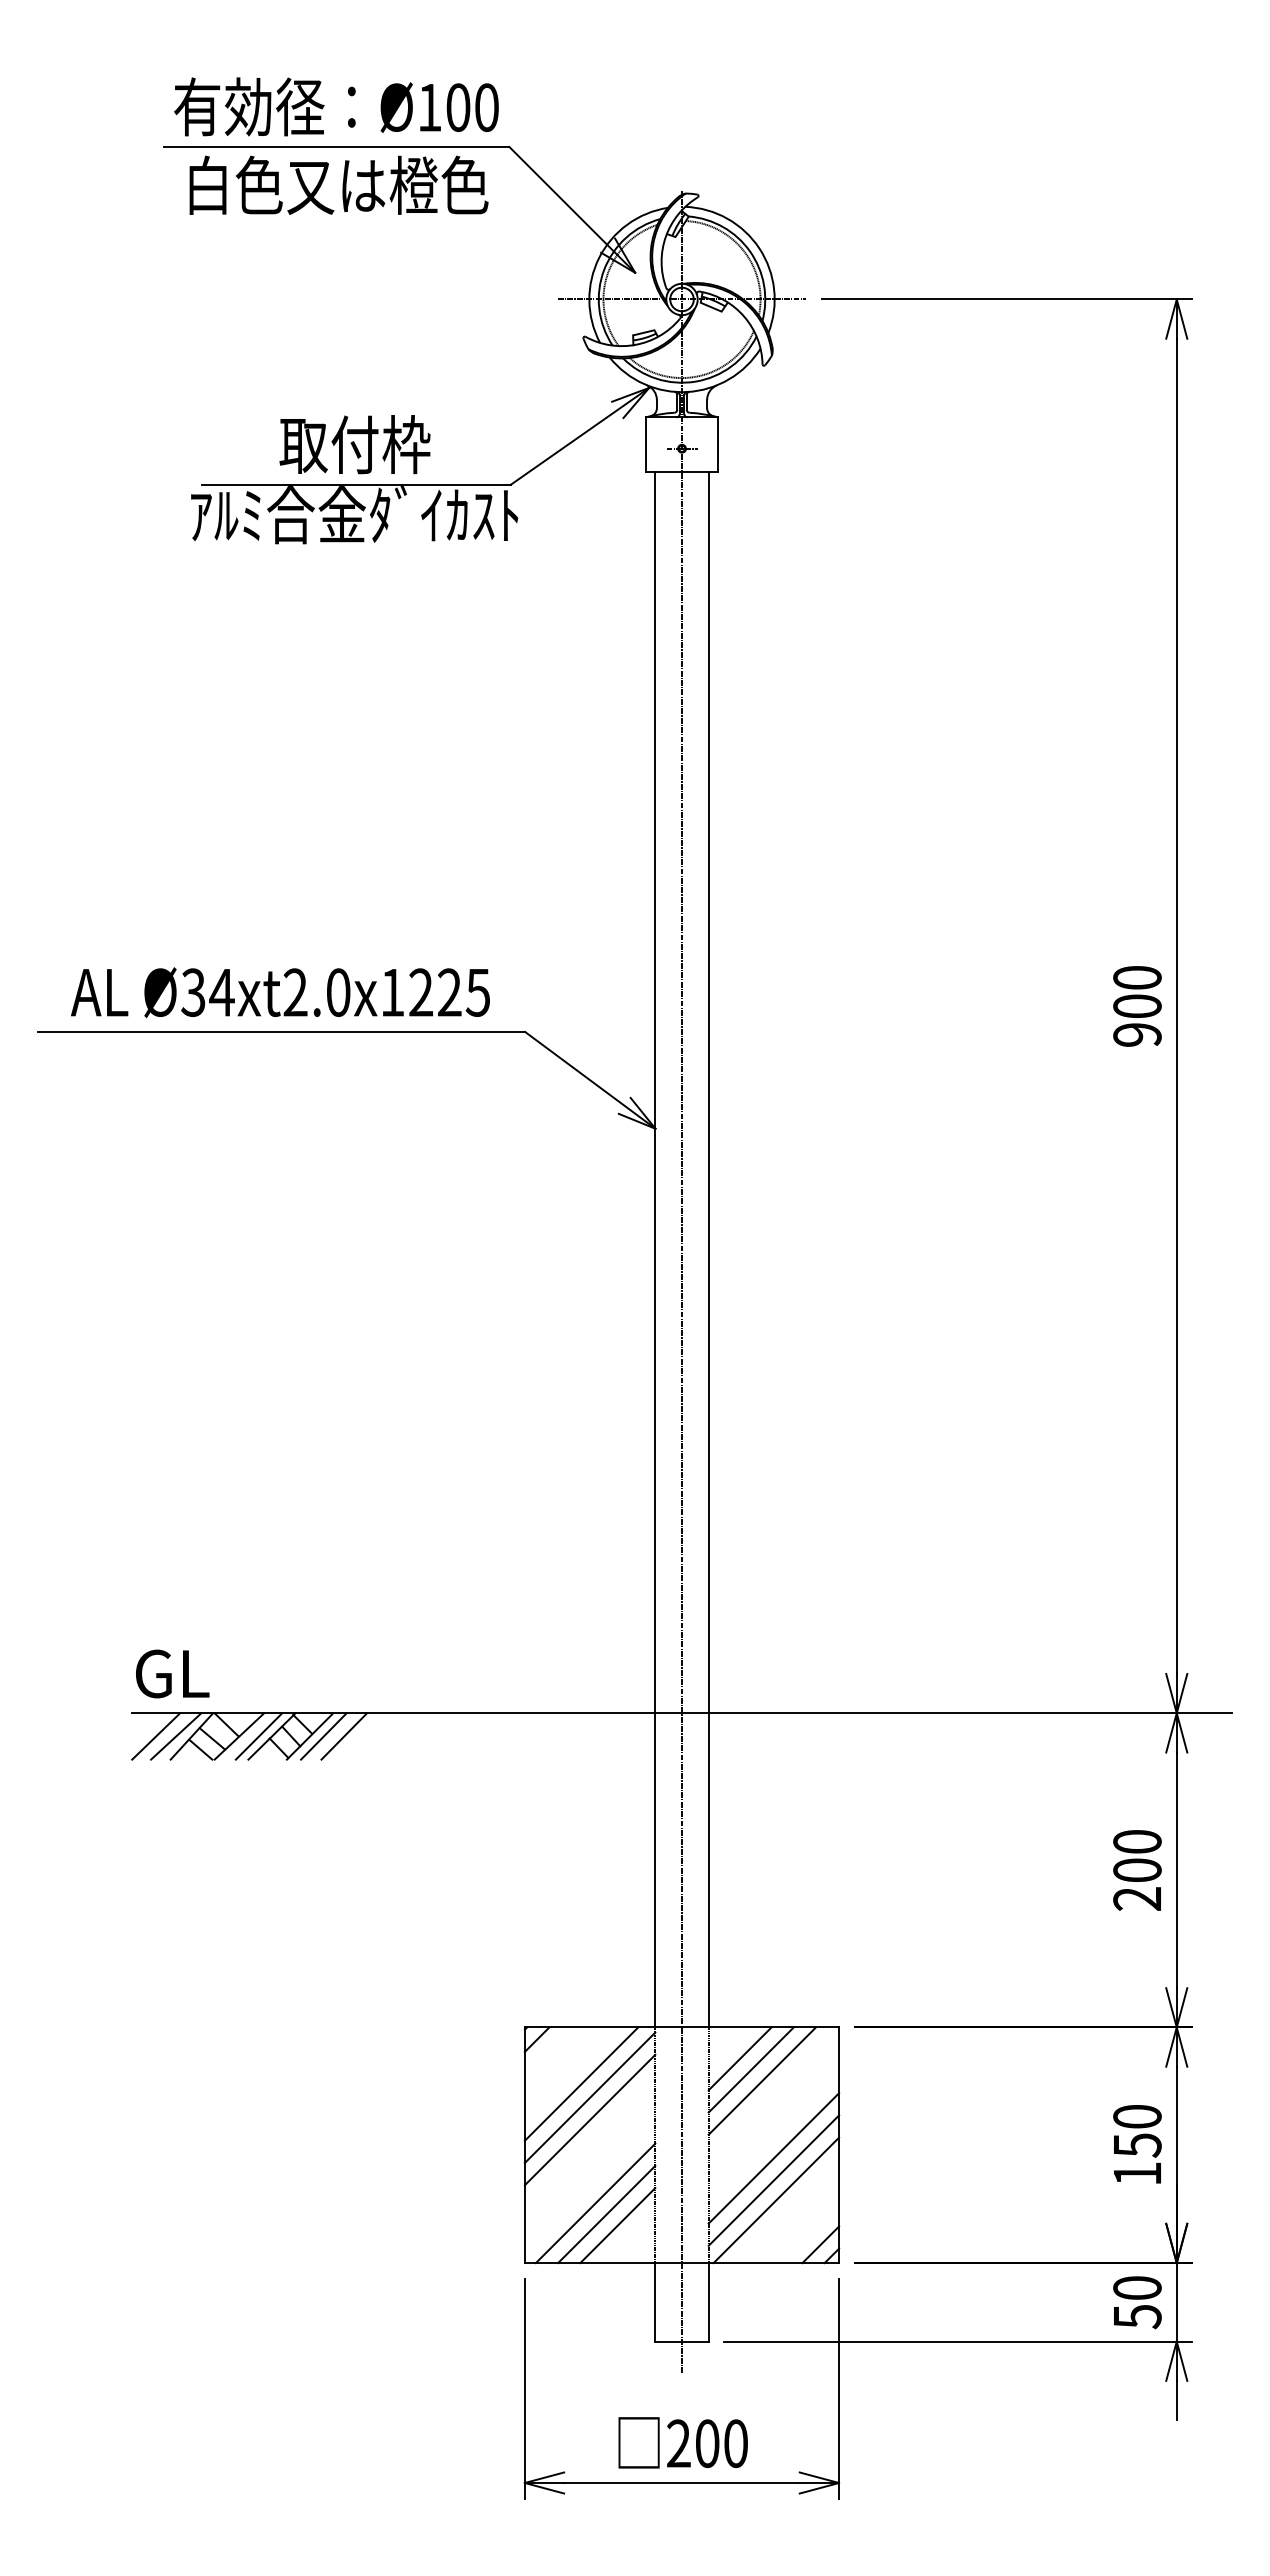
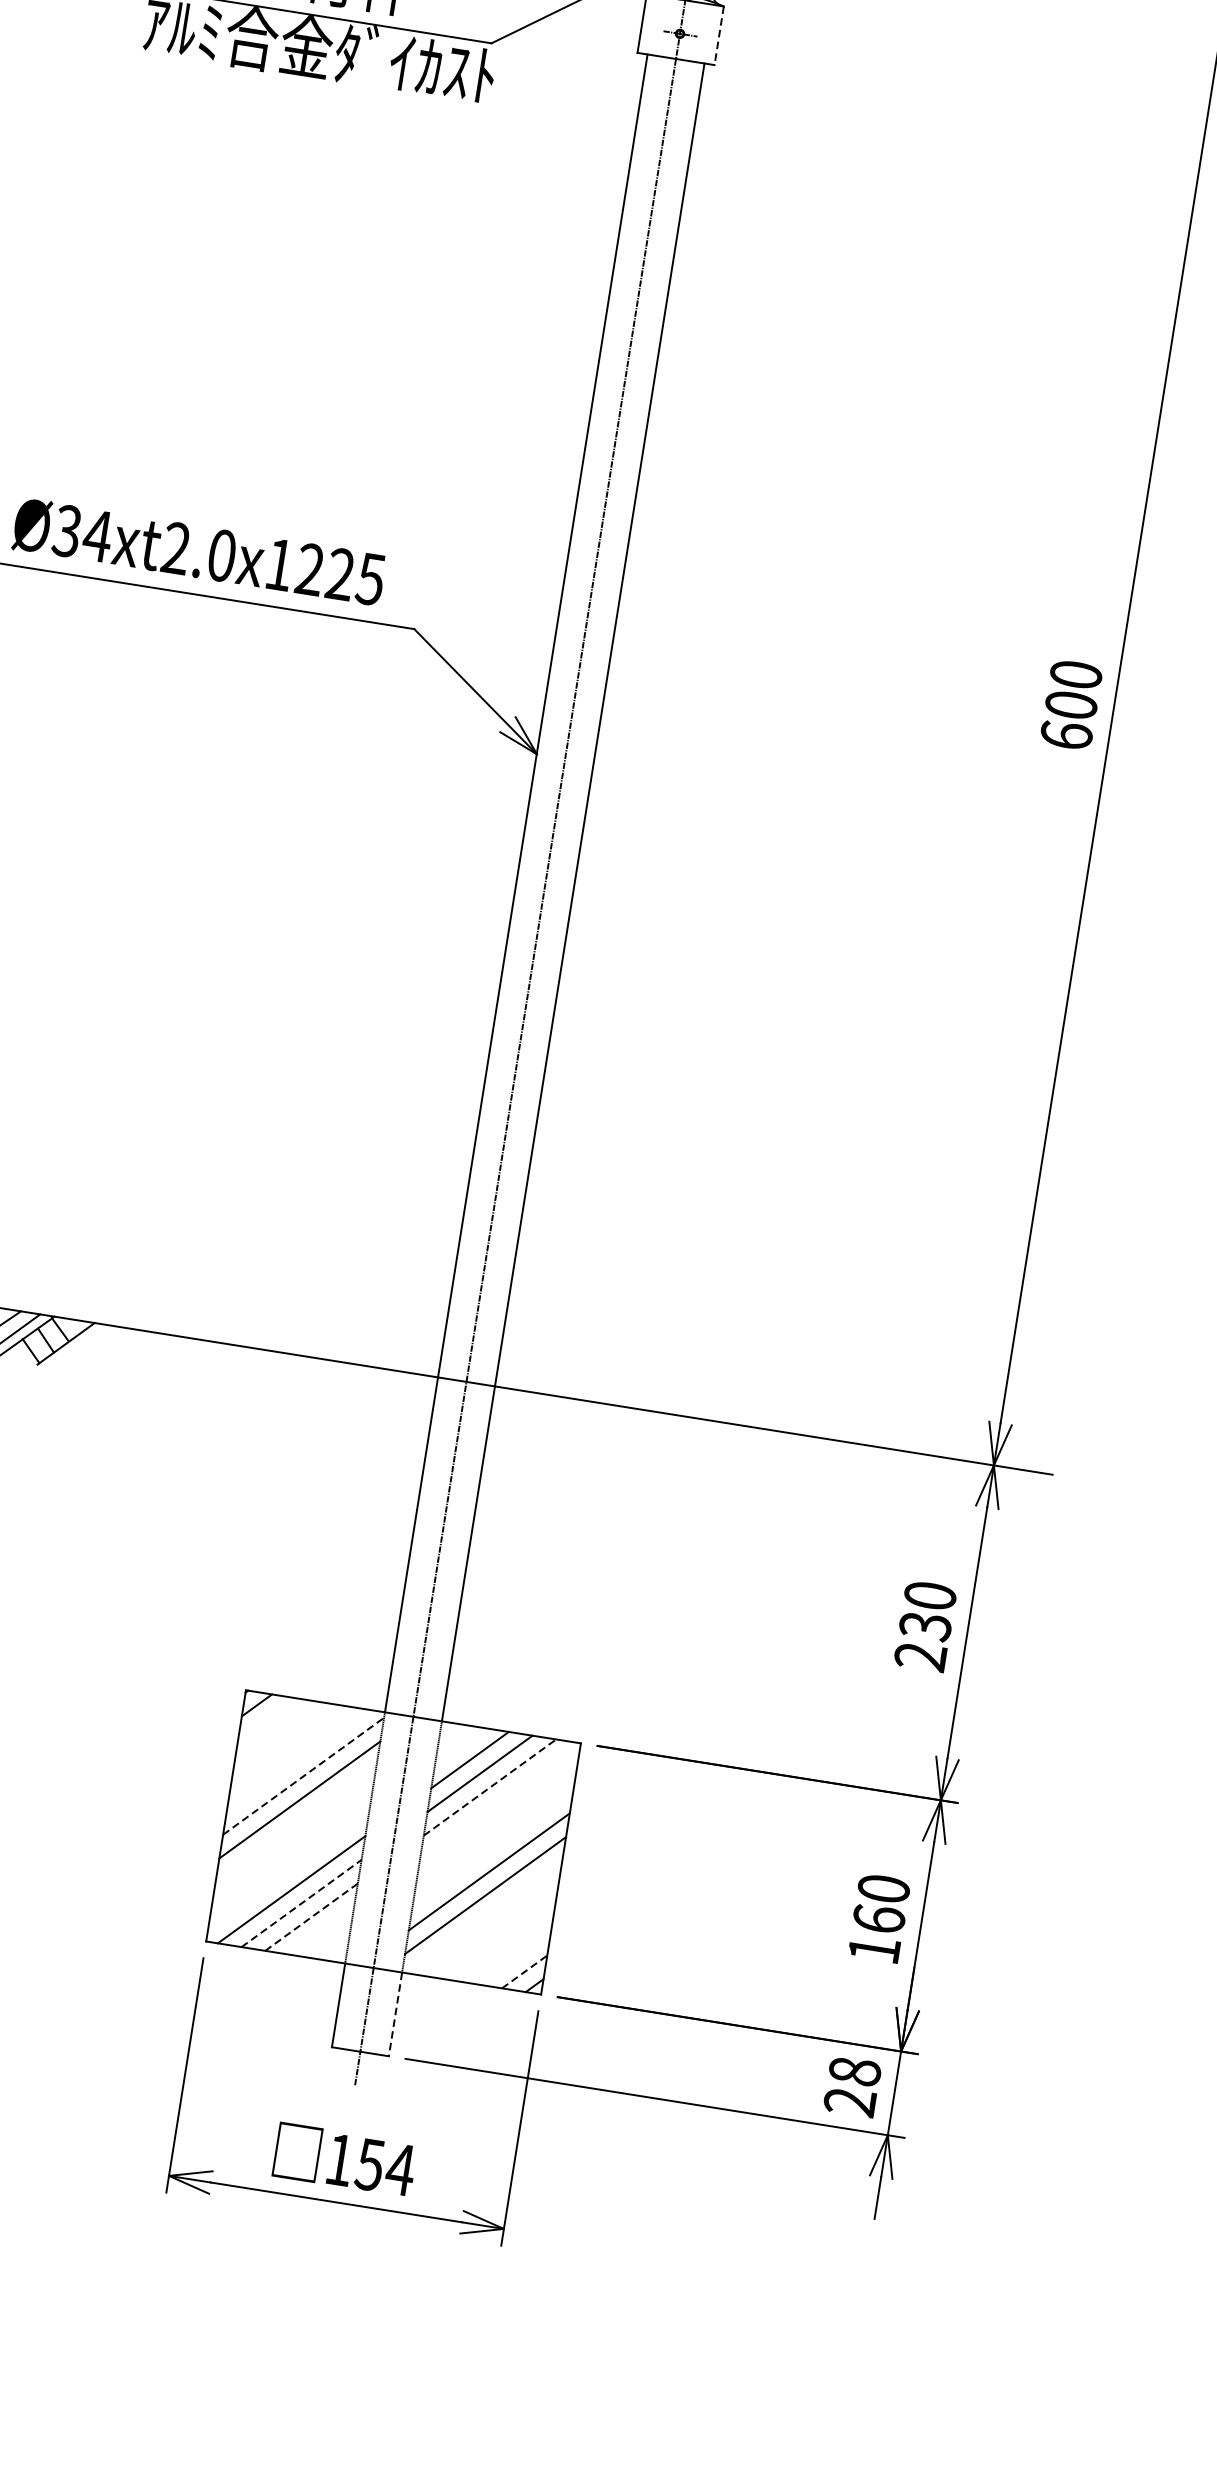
line: (718, 445) -> (719, 36), solid -> dashed
text: (1137, 1034) -> (1066, 735), 900 -> 600
line: (323, 1736) -> (80, 1346), removed
line: (344, 1736) -> (102, 1349), removed
text: (1137, 1870) -> (925, 1626), 200 -> 230
line: (762, 2081) -> (490, 1788), solid -> dashed
line: (581, 2083) -> (296, 1759), removed
line: (590, 2097) -> (304, 1776), solid -> dashed
text: (1137, 2145) -> (879, 1919), 150 -> 160
line: (776, 2200) -> (484, 1917), removed
line: (606, 2214) -> (301, 1903), solid -> dashed
line: (618, 2225) -> (312, 1917), solid -> dashed
line: (820, 2244) -> (524, 1971), solid -> dashed
line: (708, 2302) -> (395, 2014), solid -> dashed
text: (1137, 2302) -> (852, 2086), 50 -> 28
text: (707, 2443) -> (370, 2164), 200 -> 154

